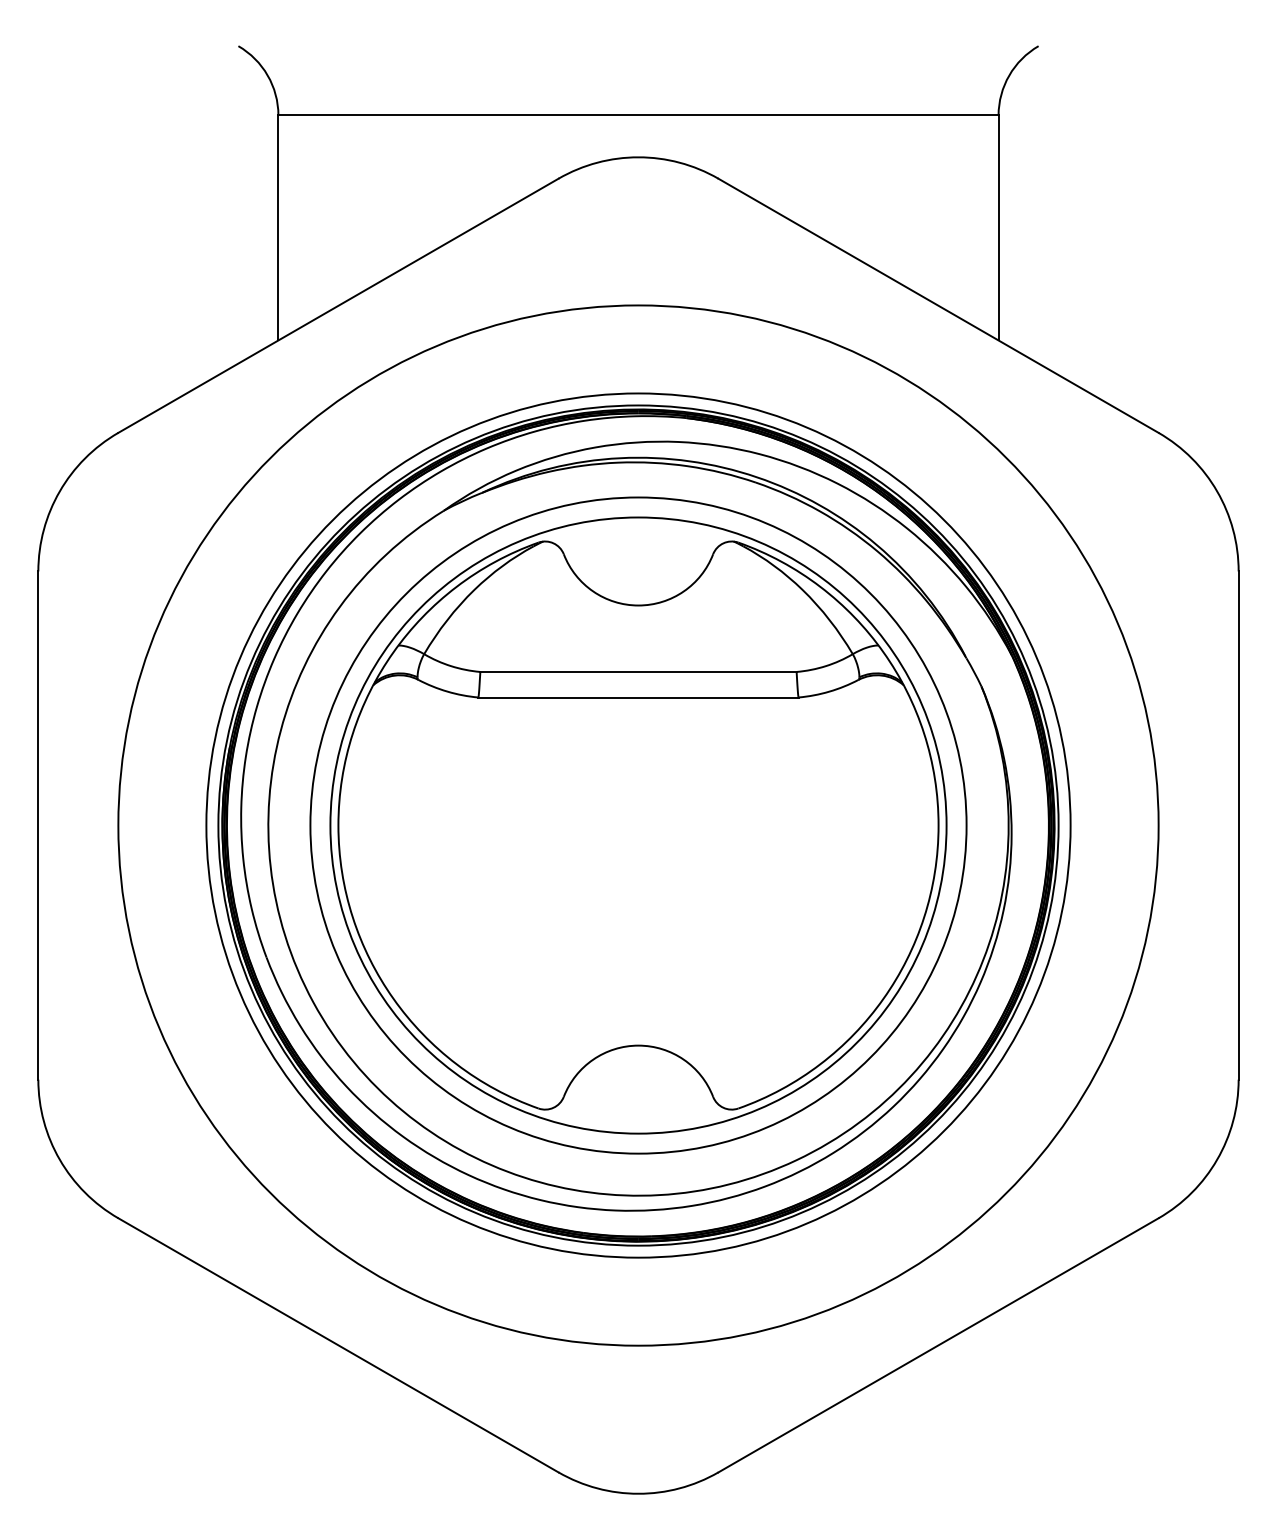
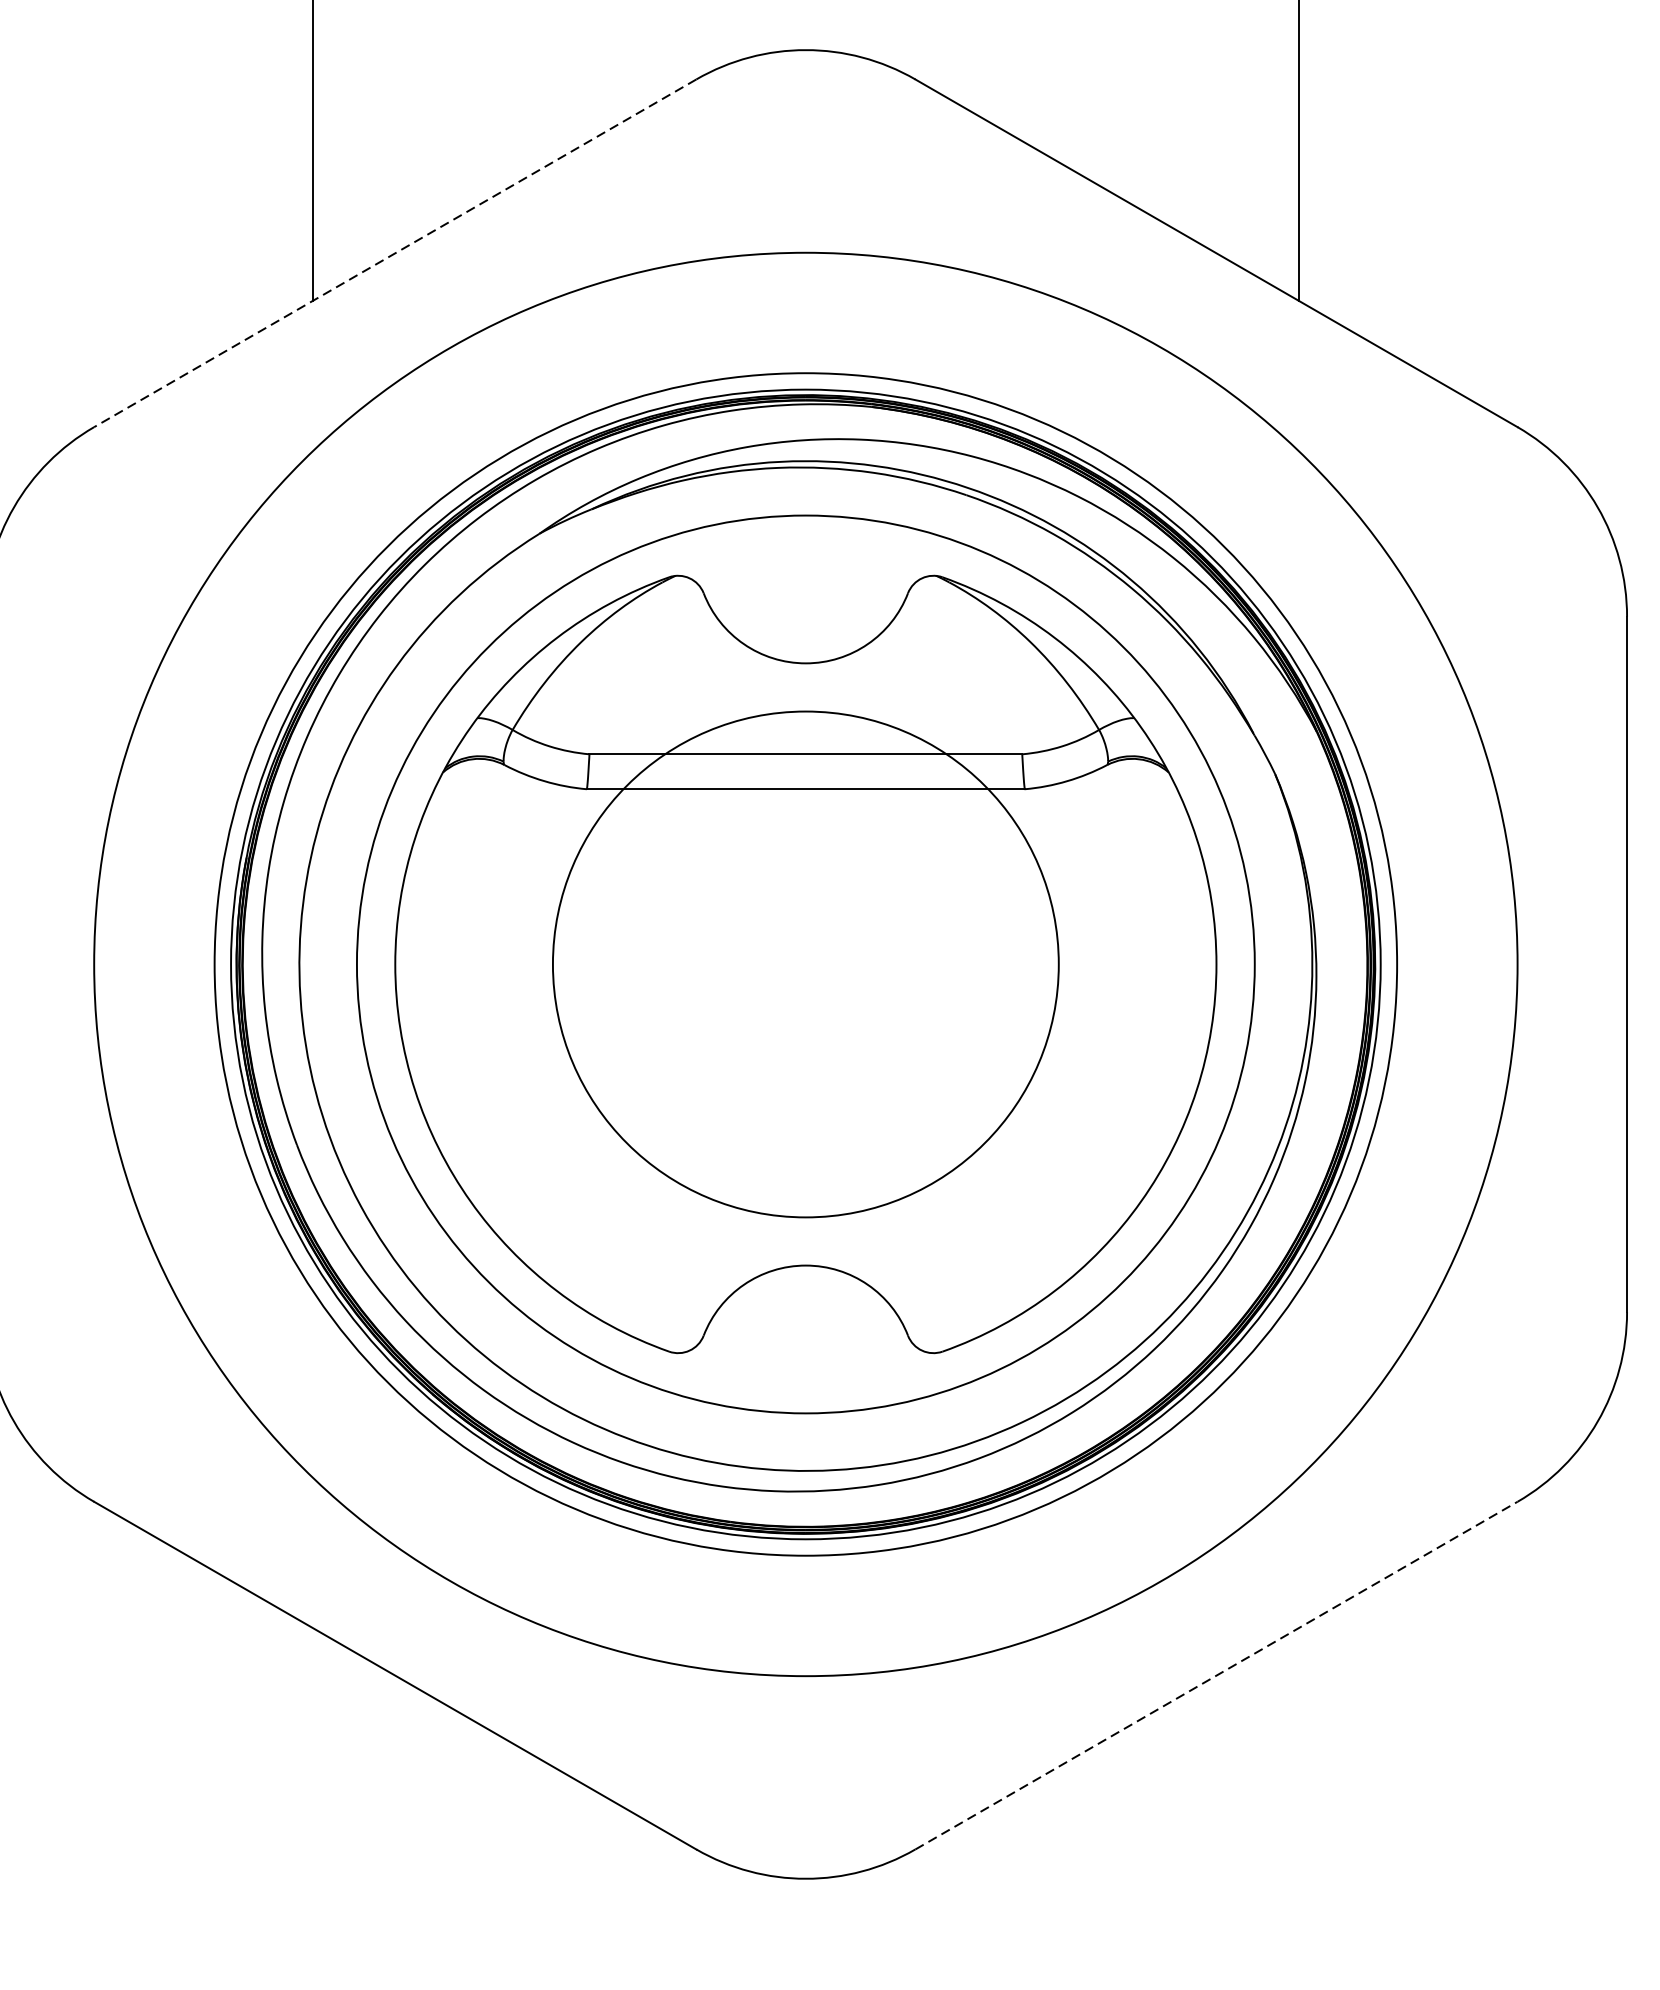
line: (337, 306) -> (394, 254), solid -> dashed
circle: (638, 825) -> (805, 964), size x0.6
line: (939, 1345) -> (1217, 1675), solid -> dashed

